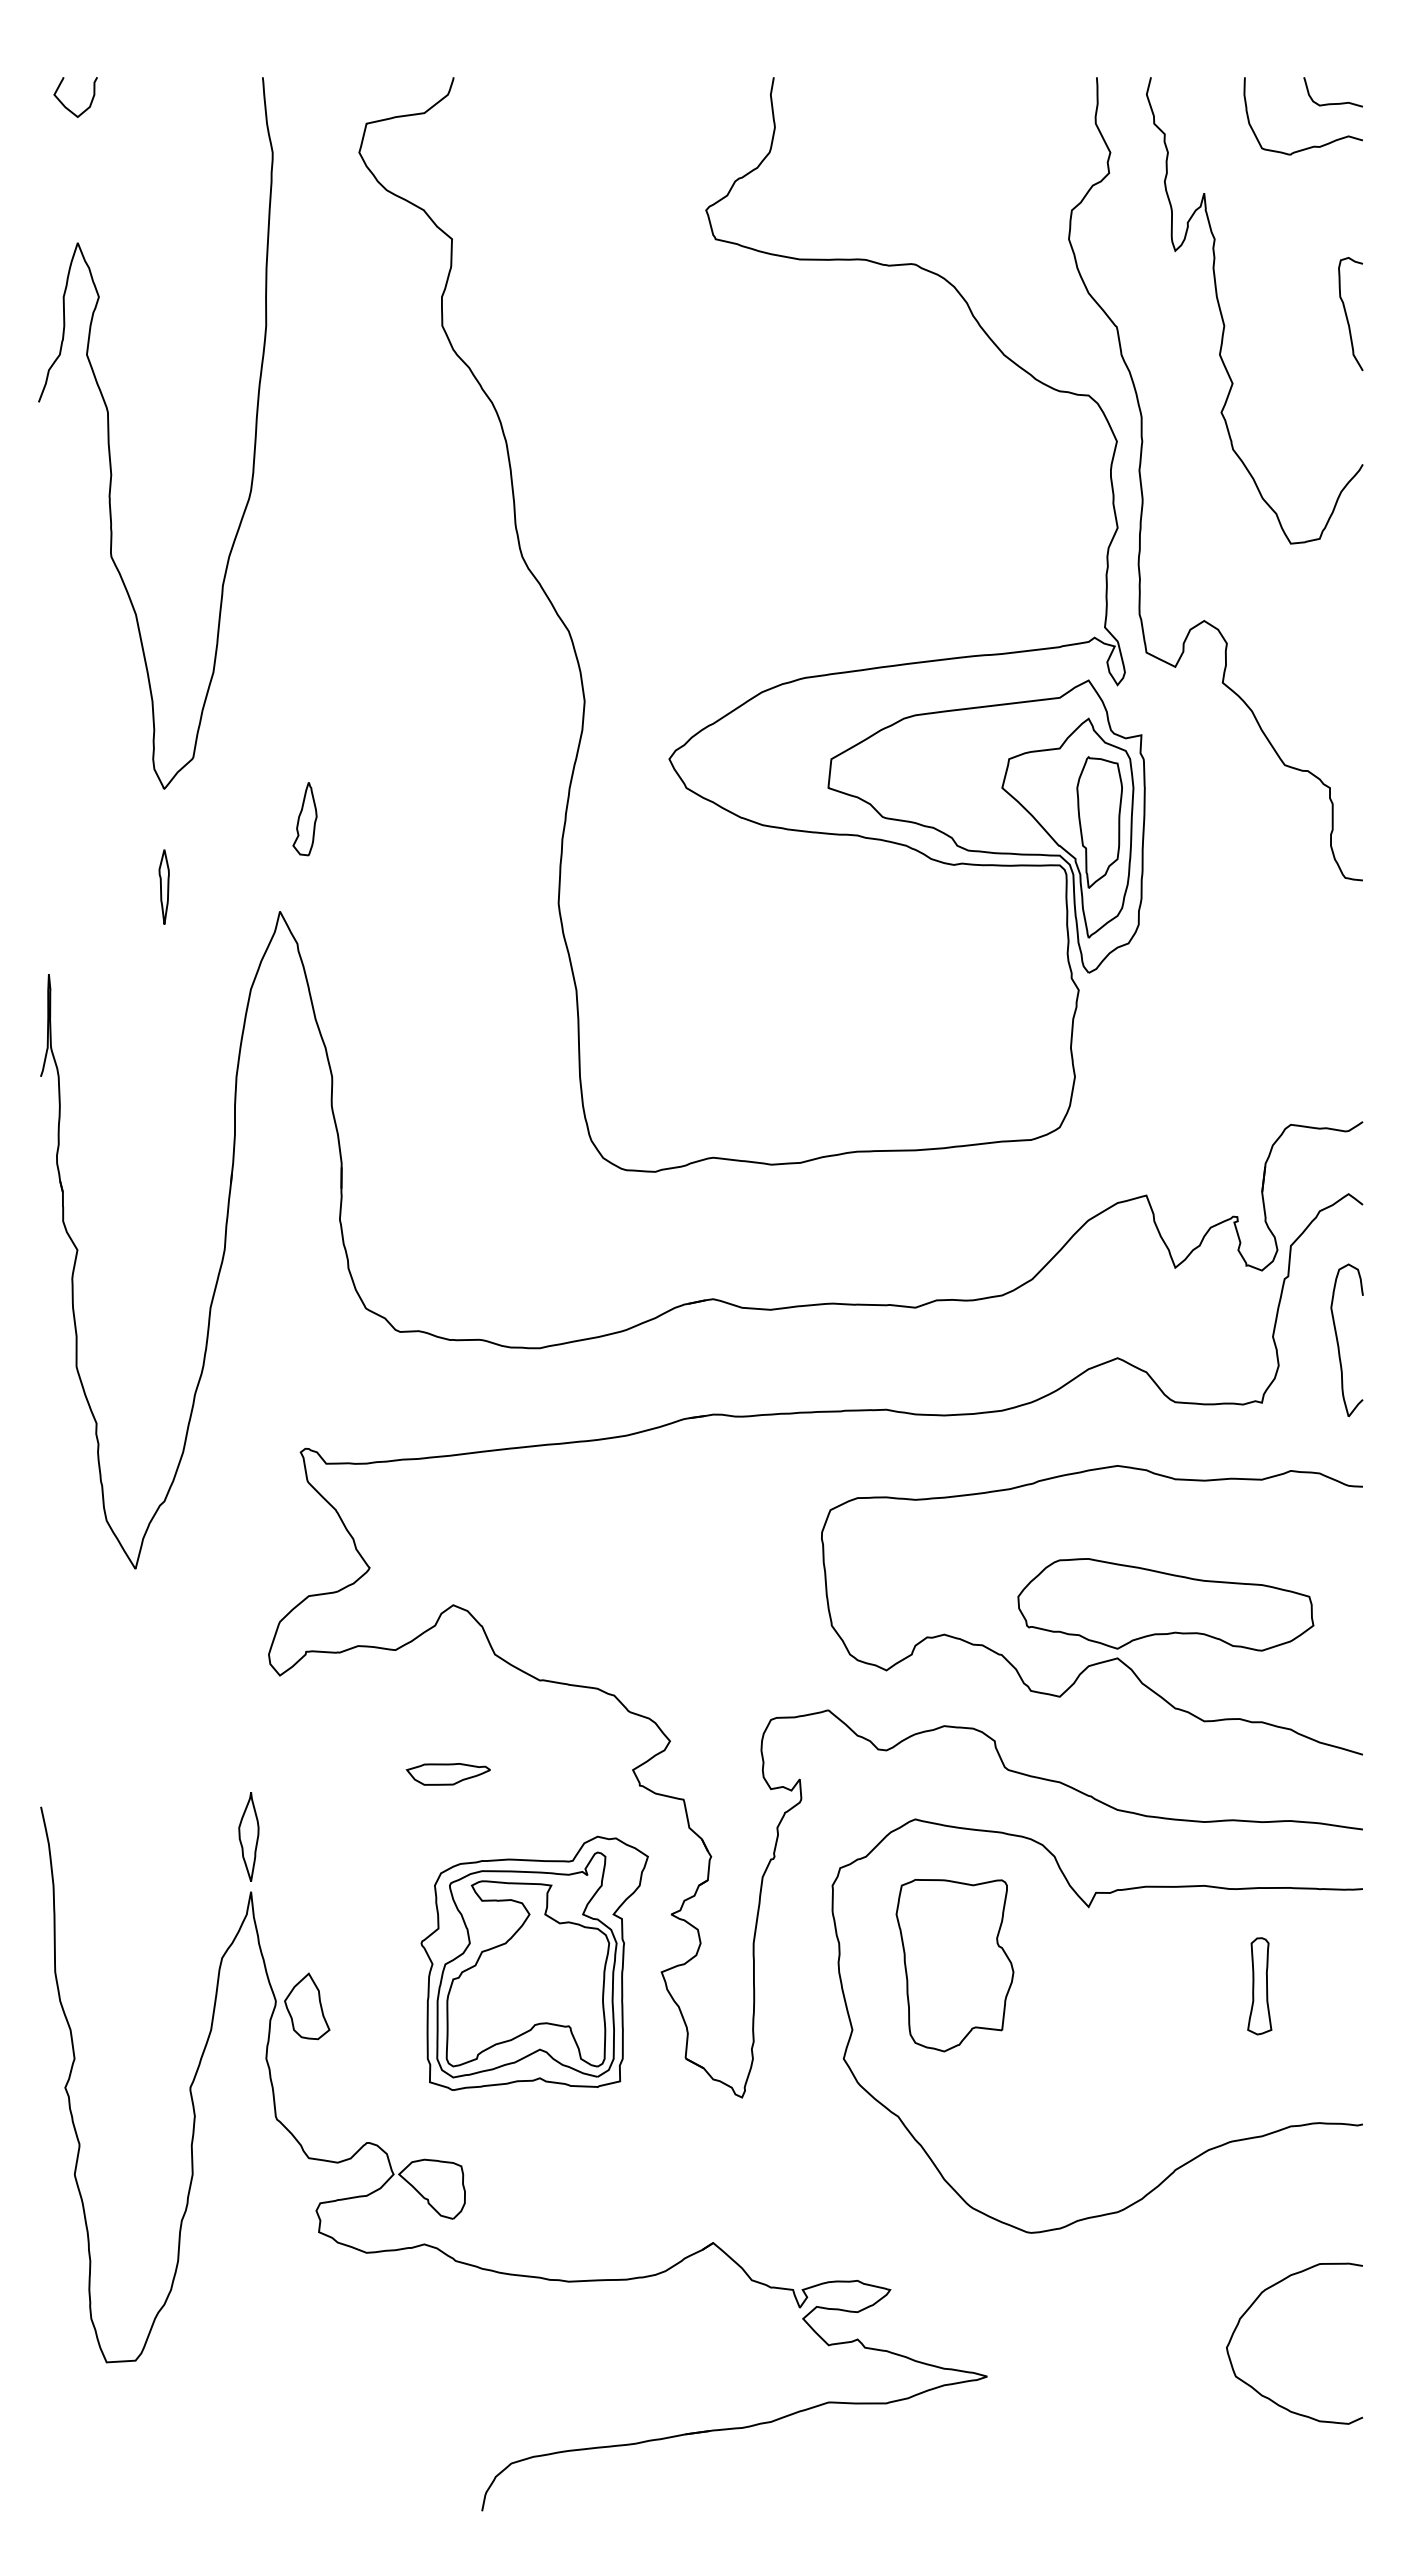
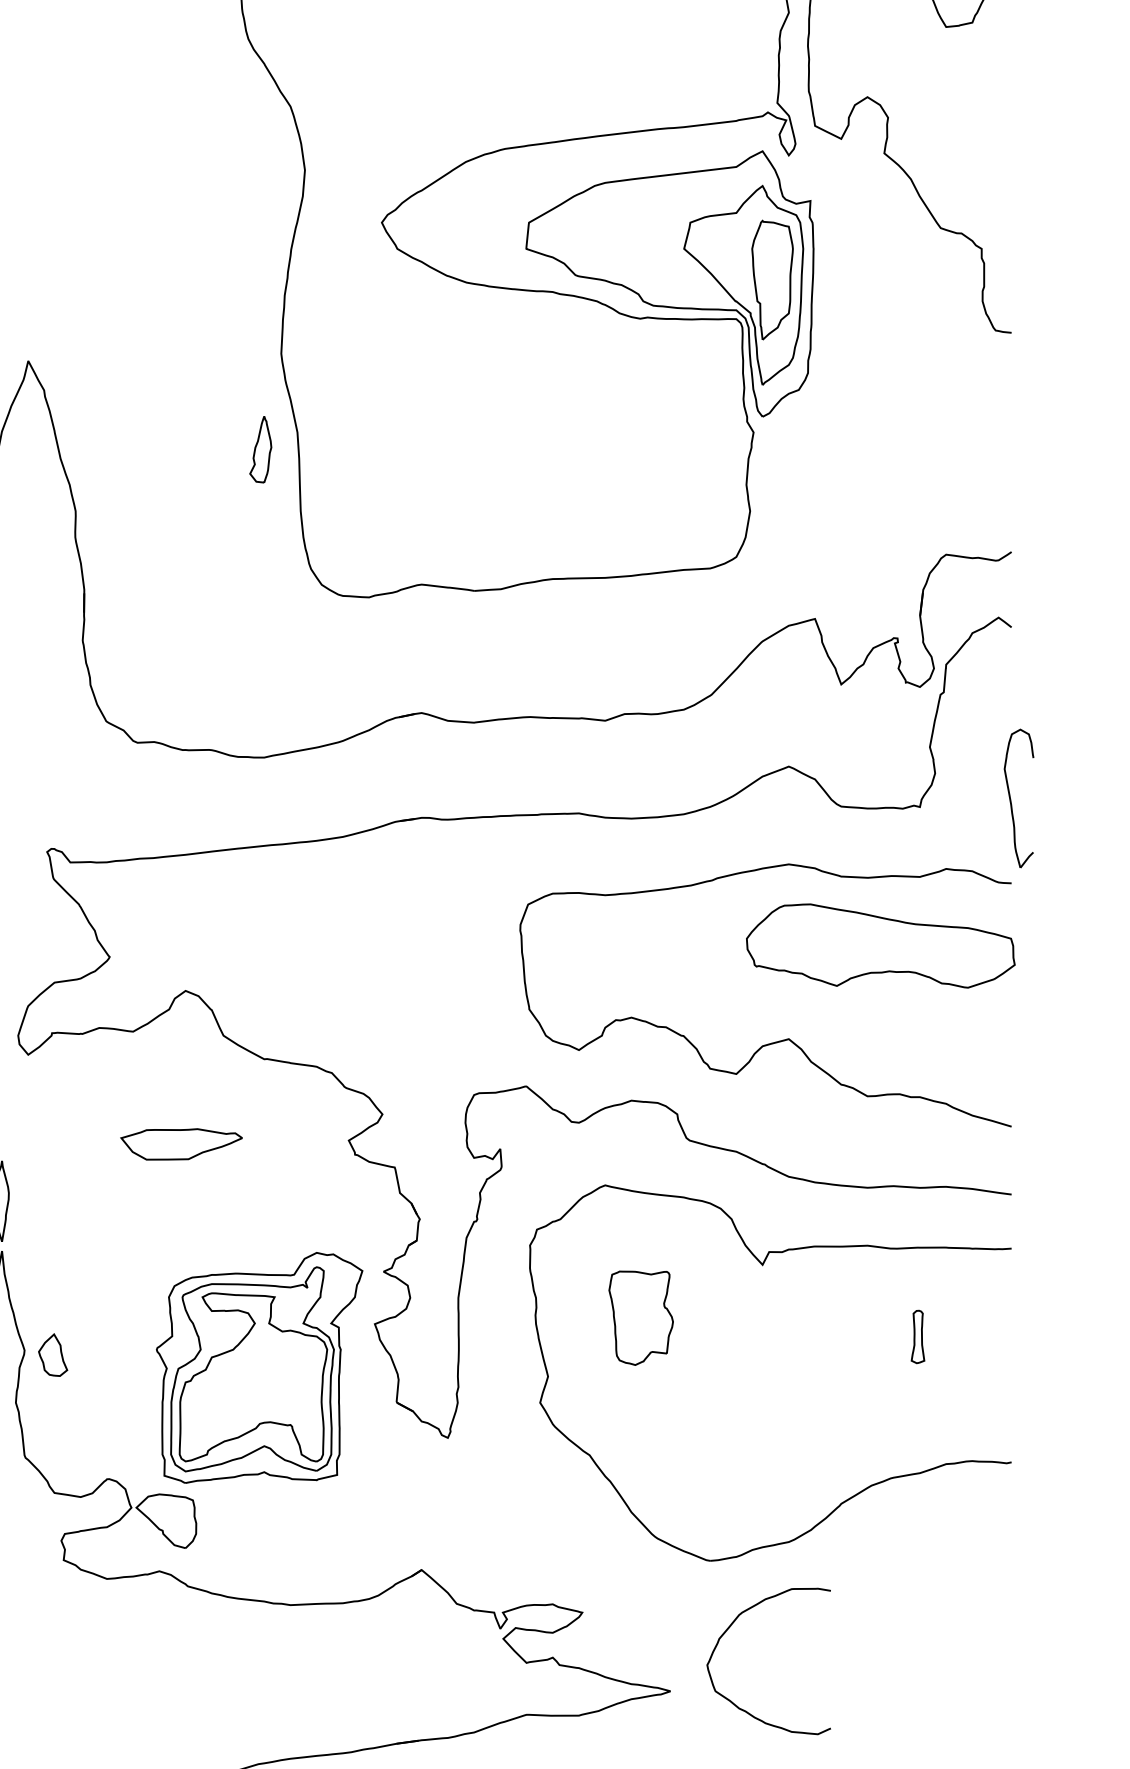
part: (304, 819) -> (260, 449), moved
part: (1338, 1340) -> (1011, 798), moved
part: (1165, 1604) -> (880, 945), moved
part: (447, 1774) -> (180, 1144), size x1.6
part: (534, 1962) -> (259, 1367), moved
part: (954, 1965) -> (640, 1318), size x0.6
part: (1259, 1986) -> (917, 1337), size x0.6
part: (307, 2006) -> (53, 1355), size x0.7
curve: (1250, 2308) -> (728, 1629), moved

